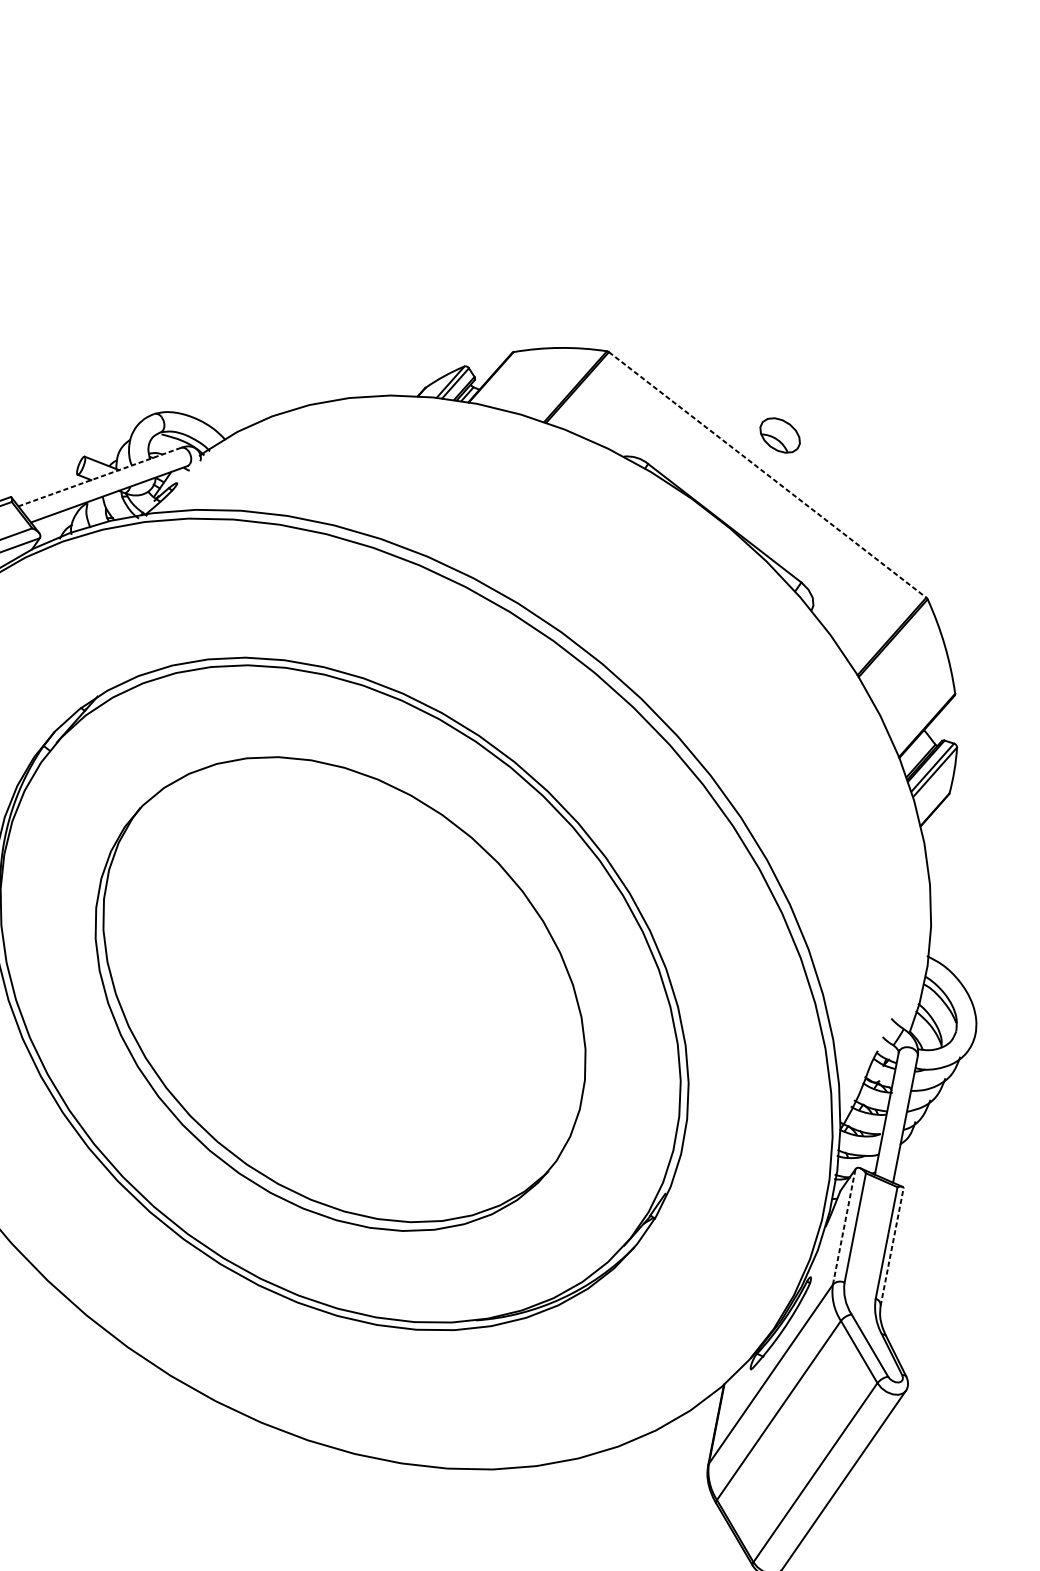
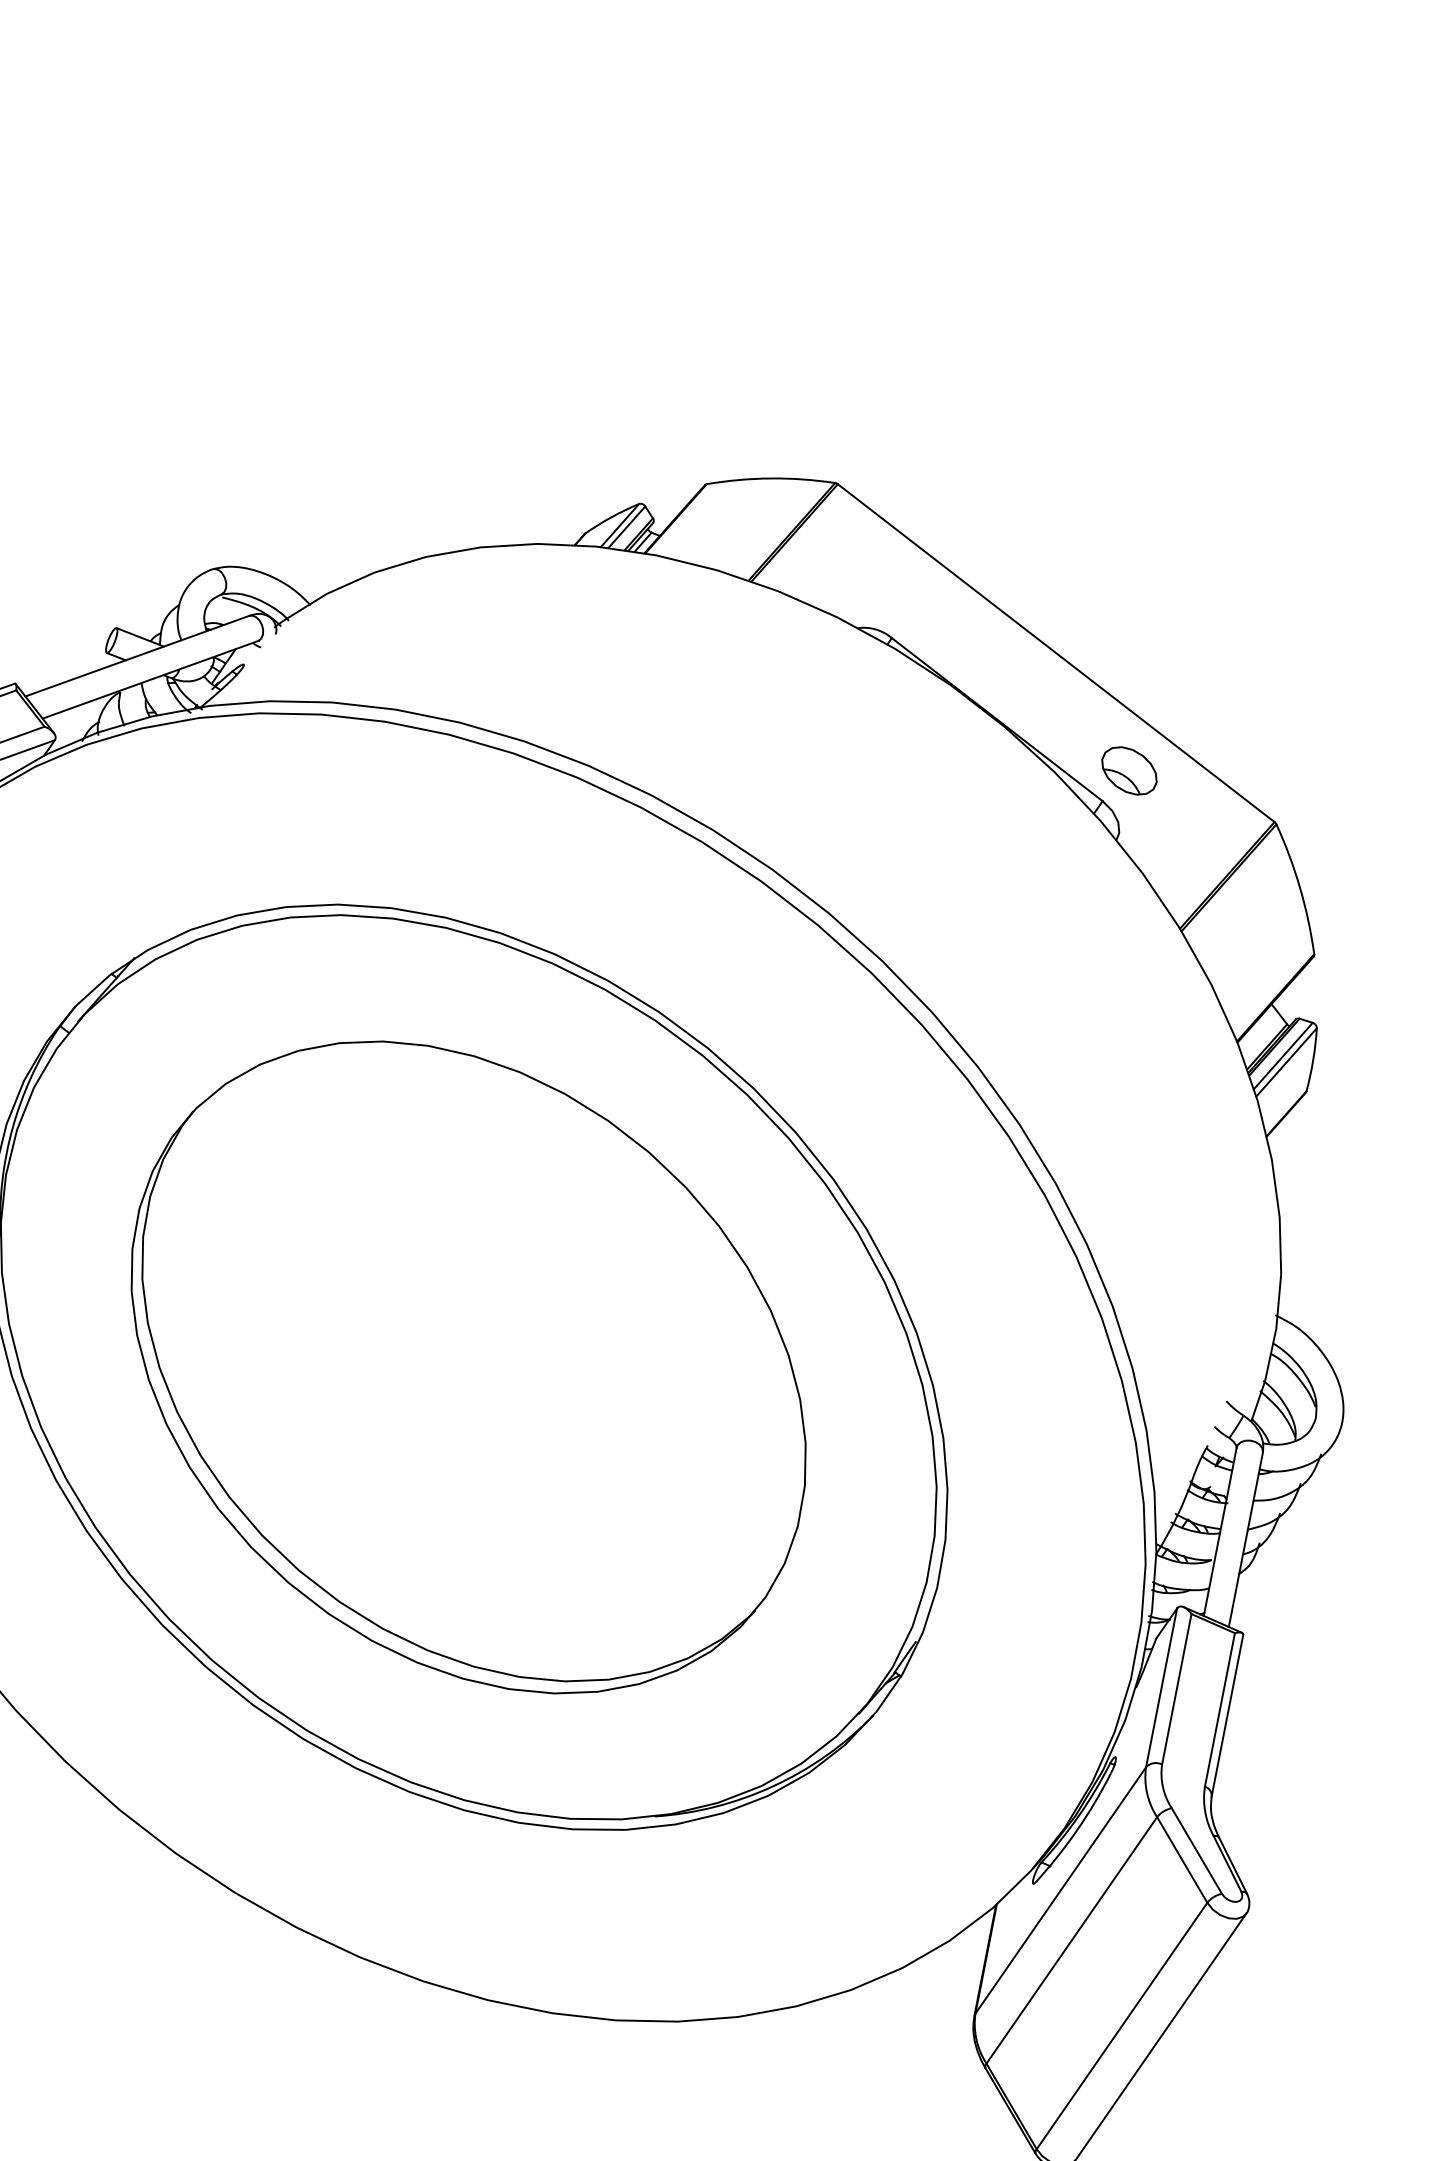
part: (780, 435) -> (1129, 770), moved
line: (767, 475) -> (1056, 653), dashed -> solid
line: (99, 477) -> (137, 656), dashed -> solid
line: (844, 1226) -> (1161, 1687), dashed -> solid
line: (892, 1247) -> (1227, 1715), dashed -> solid

